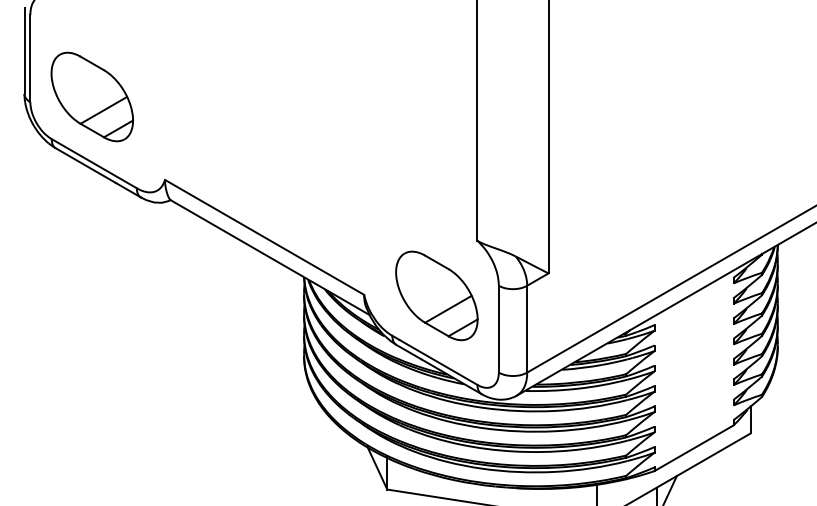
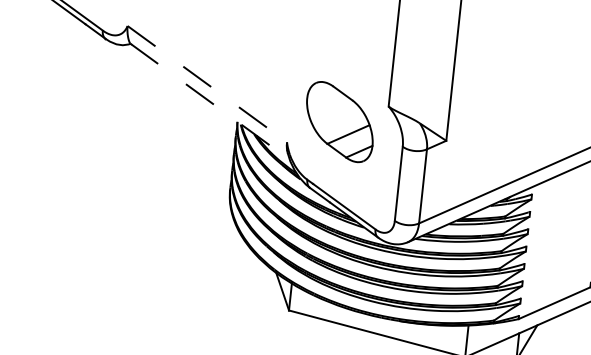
line: (264, 237) -> (207, 84), solid -> dashed
line: (270, 257) -> (210, 101), solid -> dashed
part: (436, 295) -> (339, 121), moved

